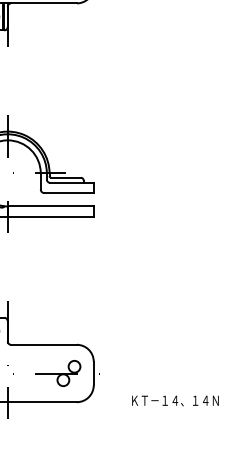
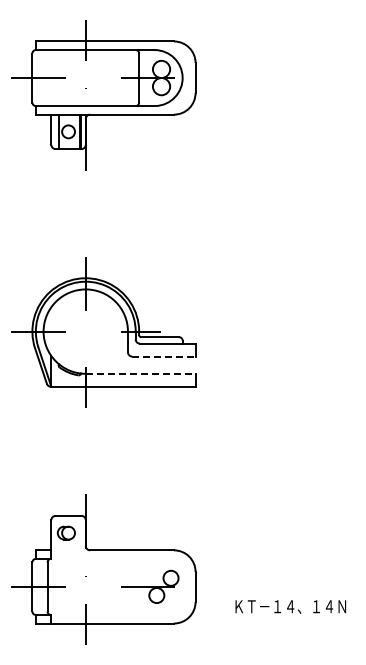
line: (68, 192) -> (163, 356), solid -> dashed
line: (50, 206) -> (140, 373), solid -> dashed
text: (175, 400) -> (290, 606), moved

